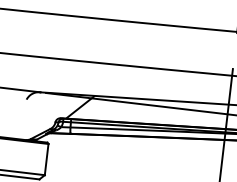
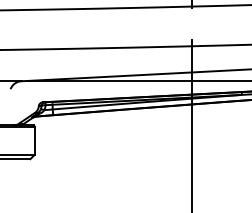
hatch: (80, 107) -> (59, 90), removed

